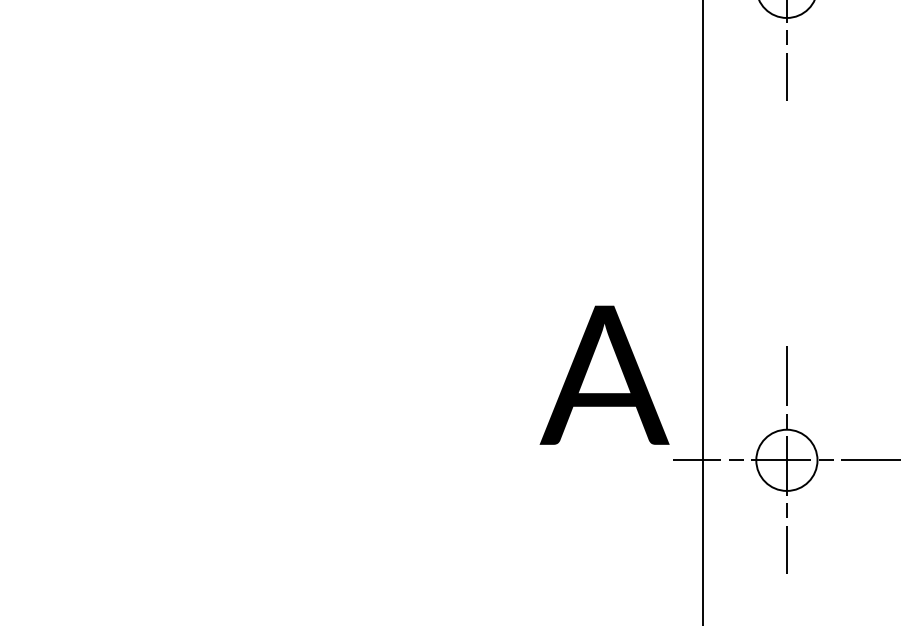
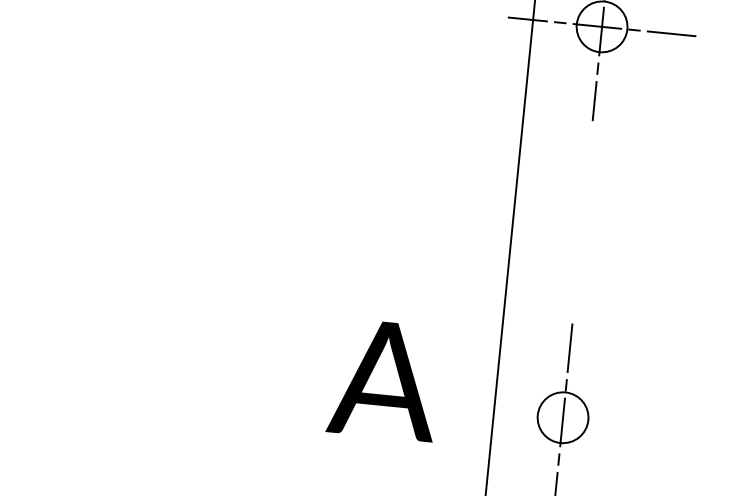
text: (604, 374) -> (384, 379), moved
line: (786, 460) -> (562, 417), removed

